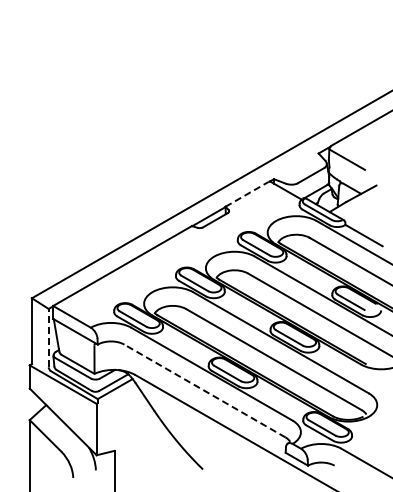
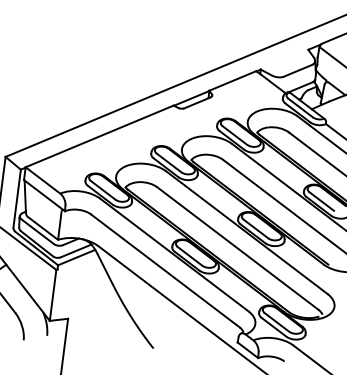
line: (247, 194) -> (232, 81), dashed -> solid
line: (48, 337) -> (17, 197), dashed -> solid
line: (204, 390) -> (165, 270), dashed -> solid

